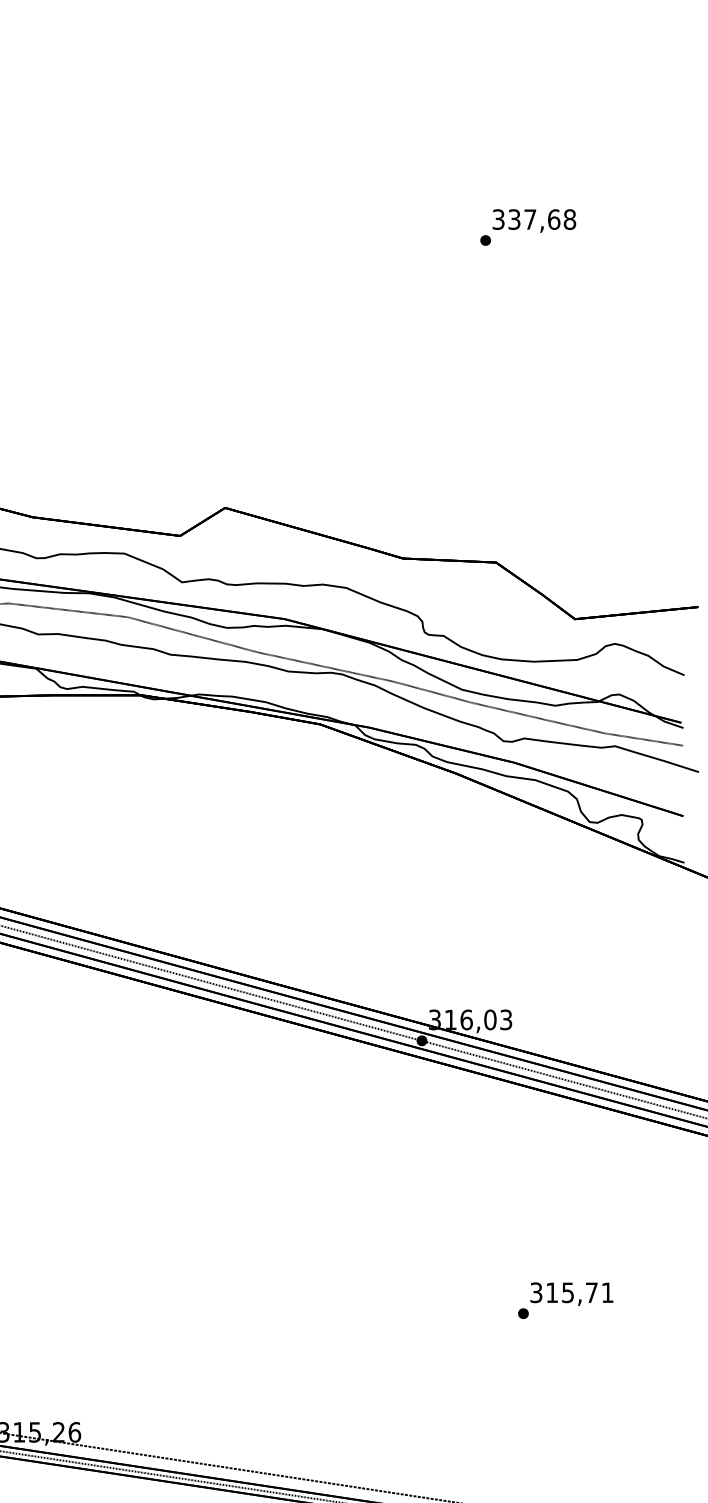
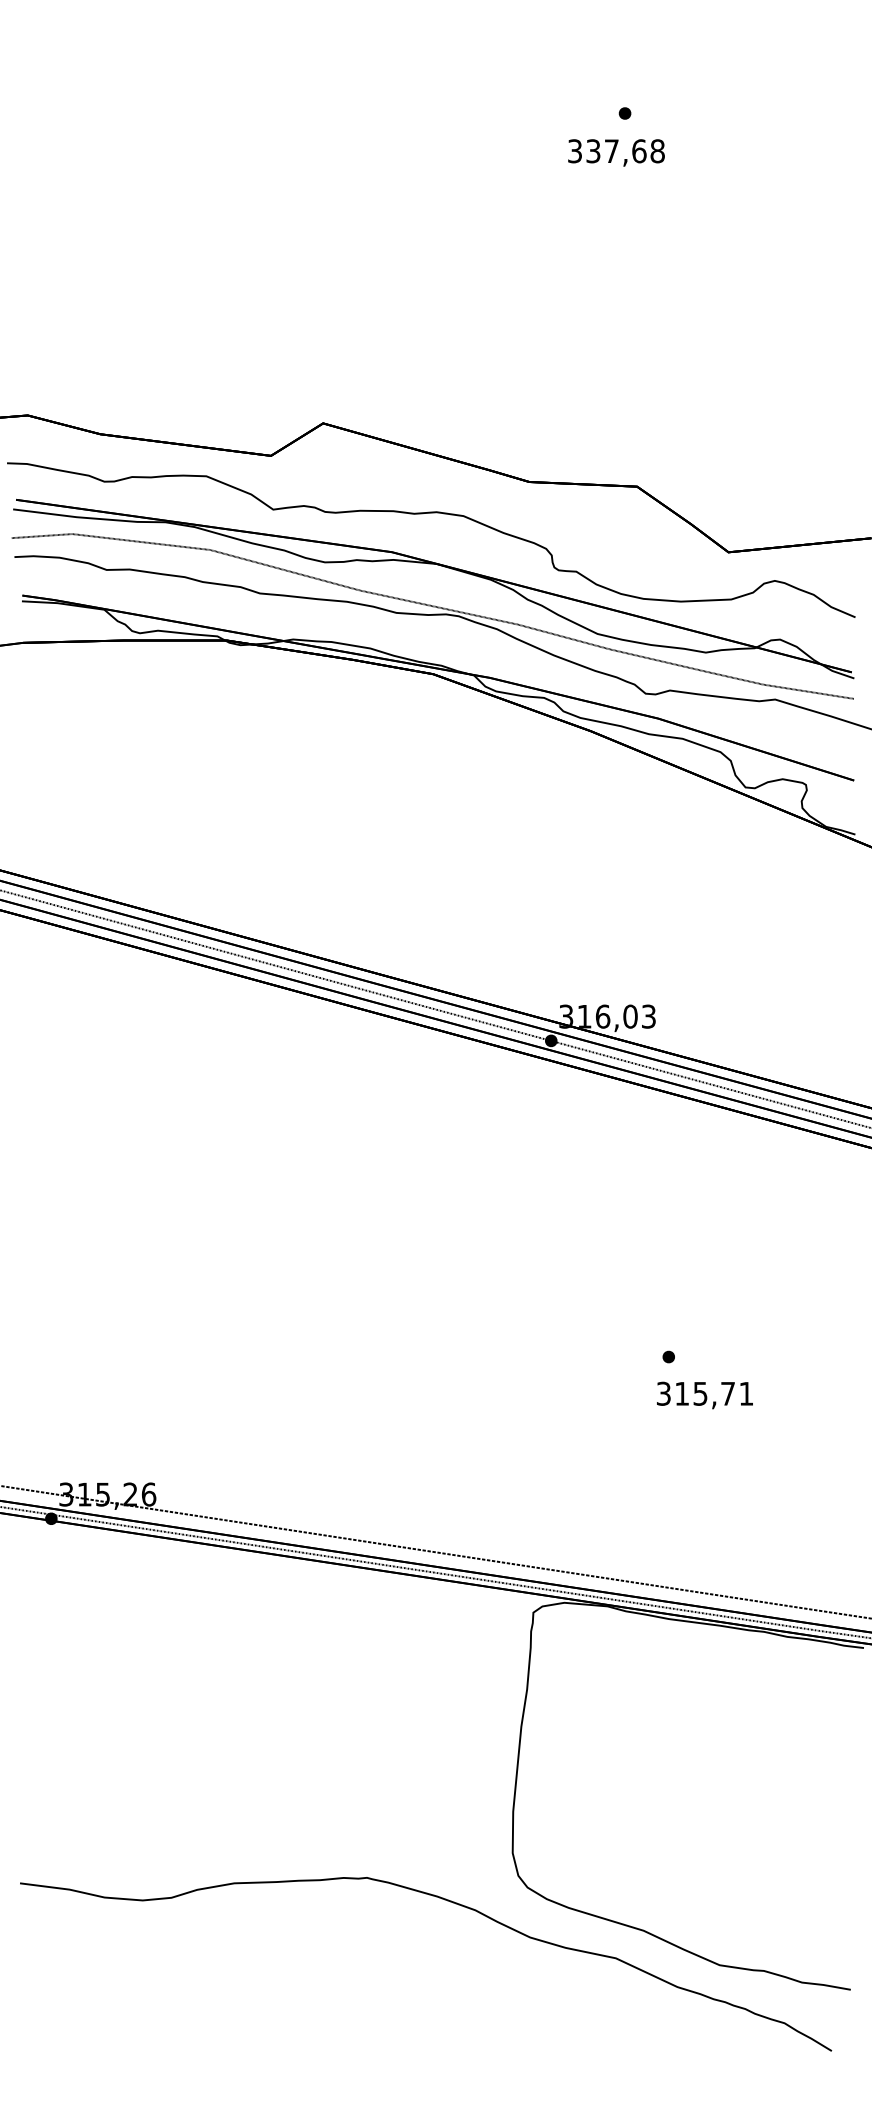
text: (534, 220) -> (616, 152), moved
text: (571, 1294) -> (704, 1395), moved

